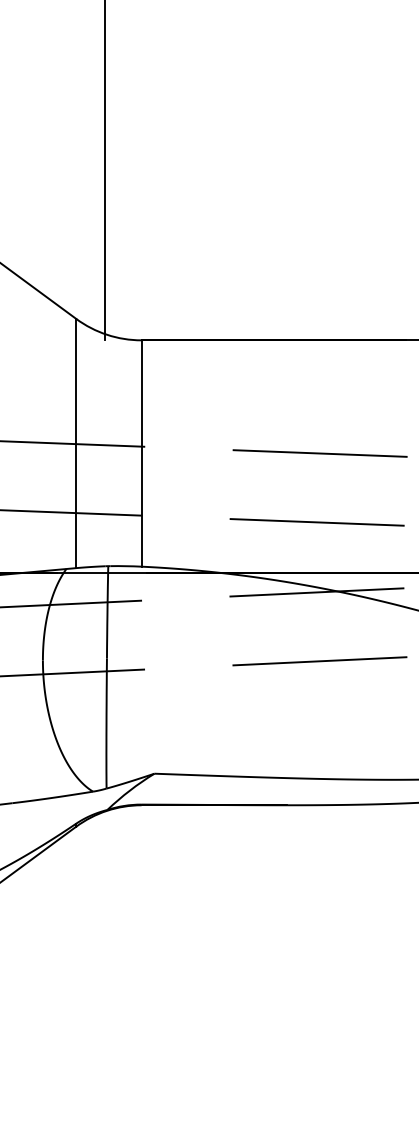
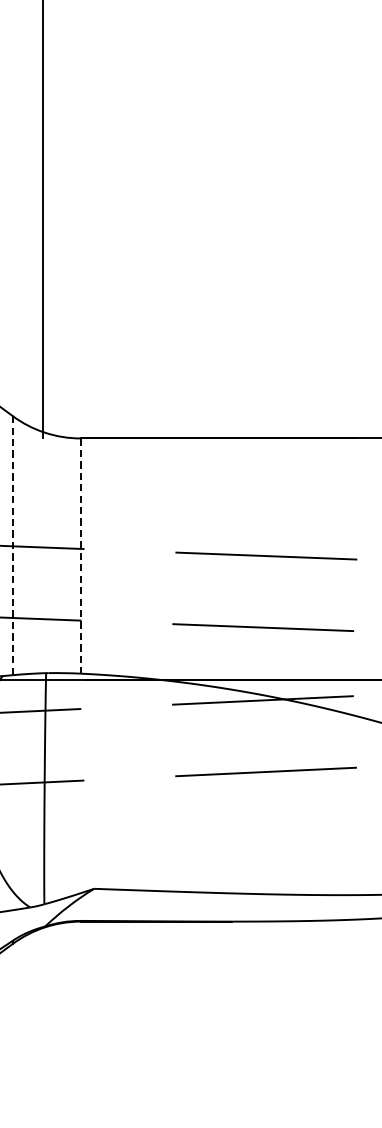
line: (76, 443) -> (13, 545), solid -> dashed
line: (141, 454) -> (80, 557), solid -> dashed

